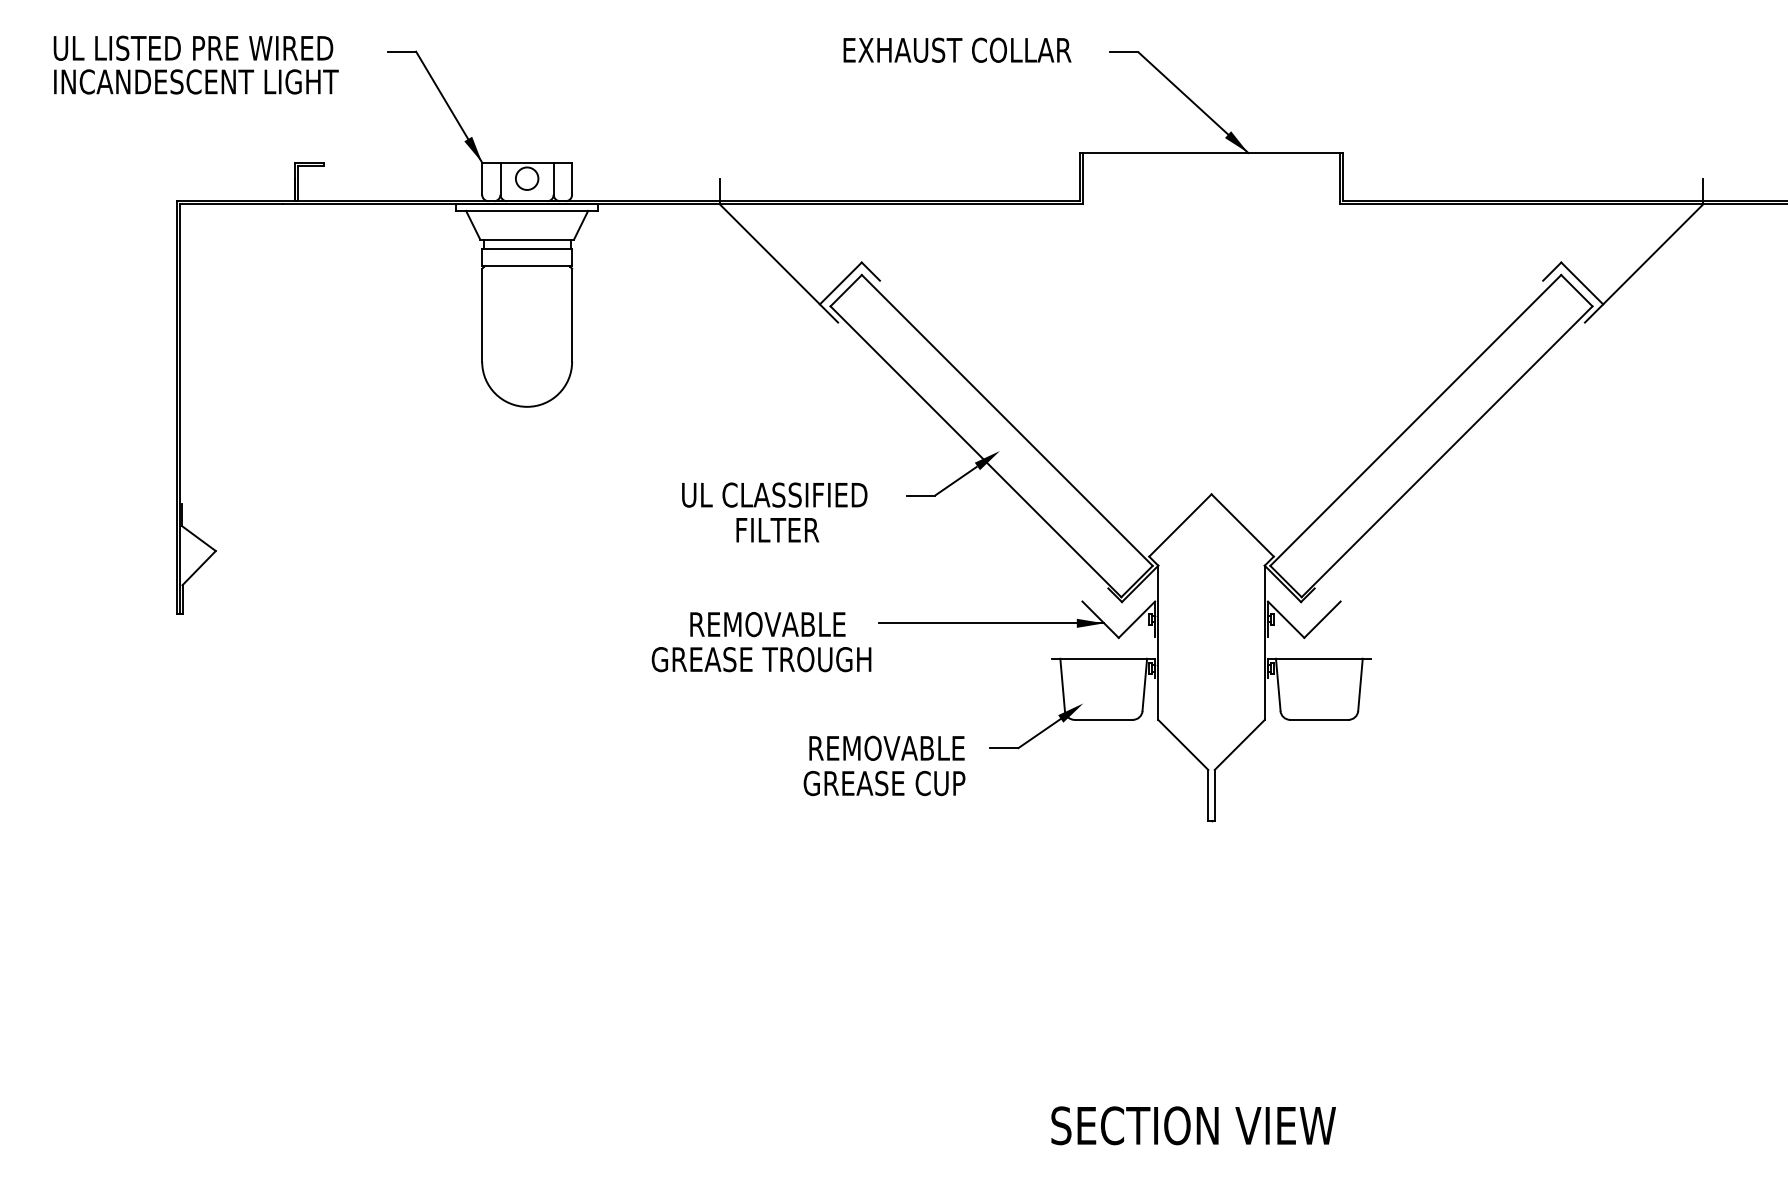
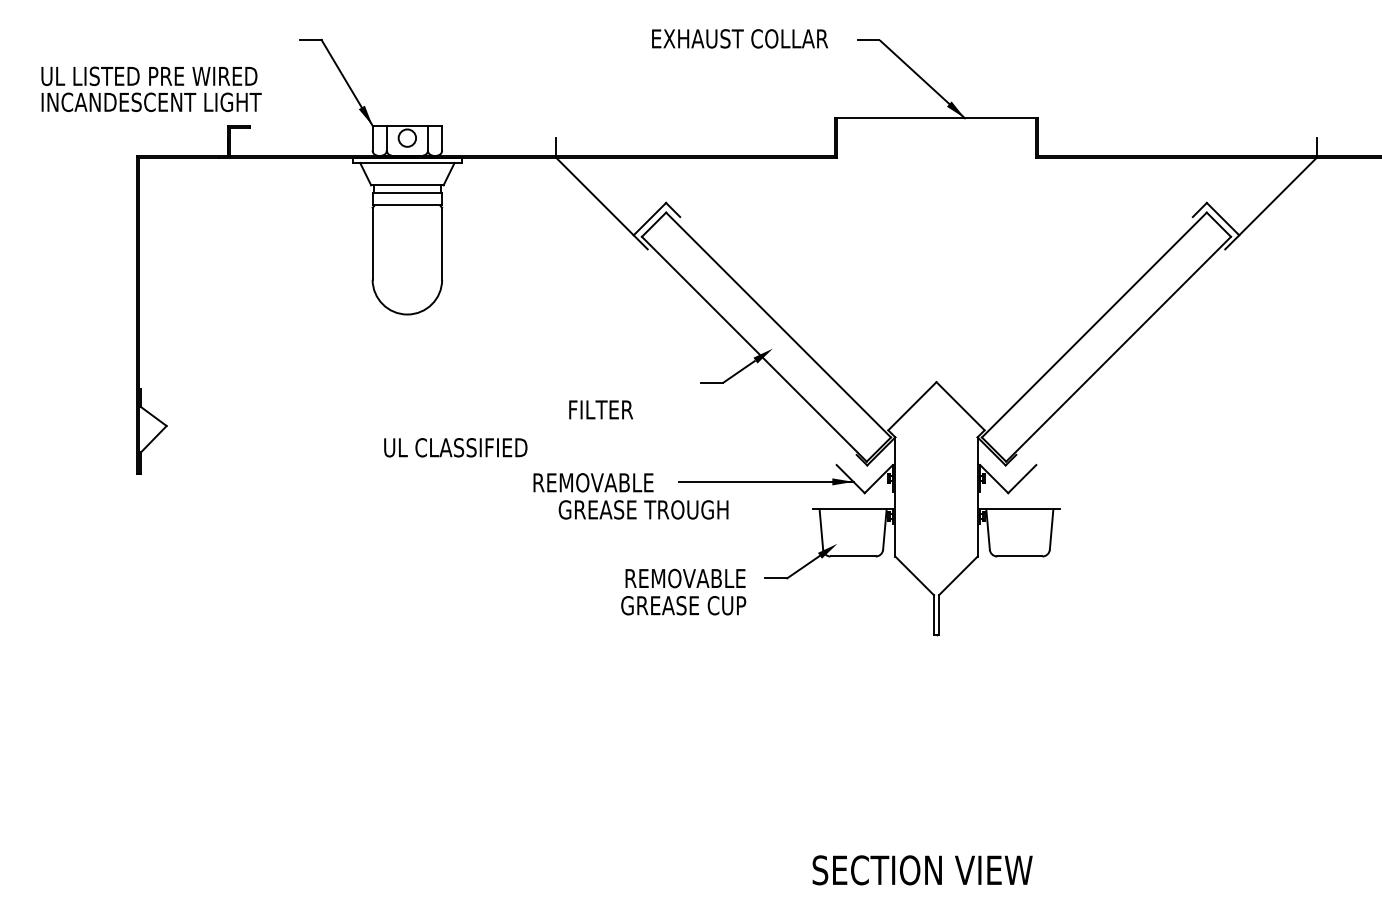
text: (196, 65) -> (151, 89), moved
text: (774, 494) -> (455, 447), moved
text: (761, 659) -> (643, 509), moved

